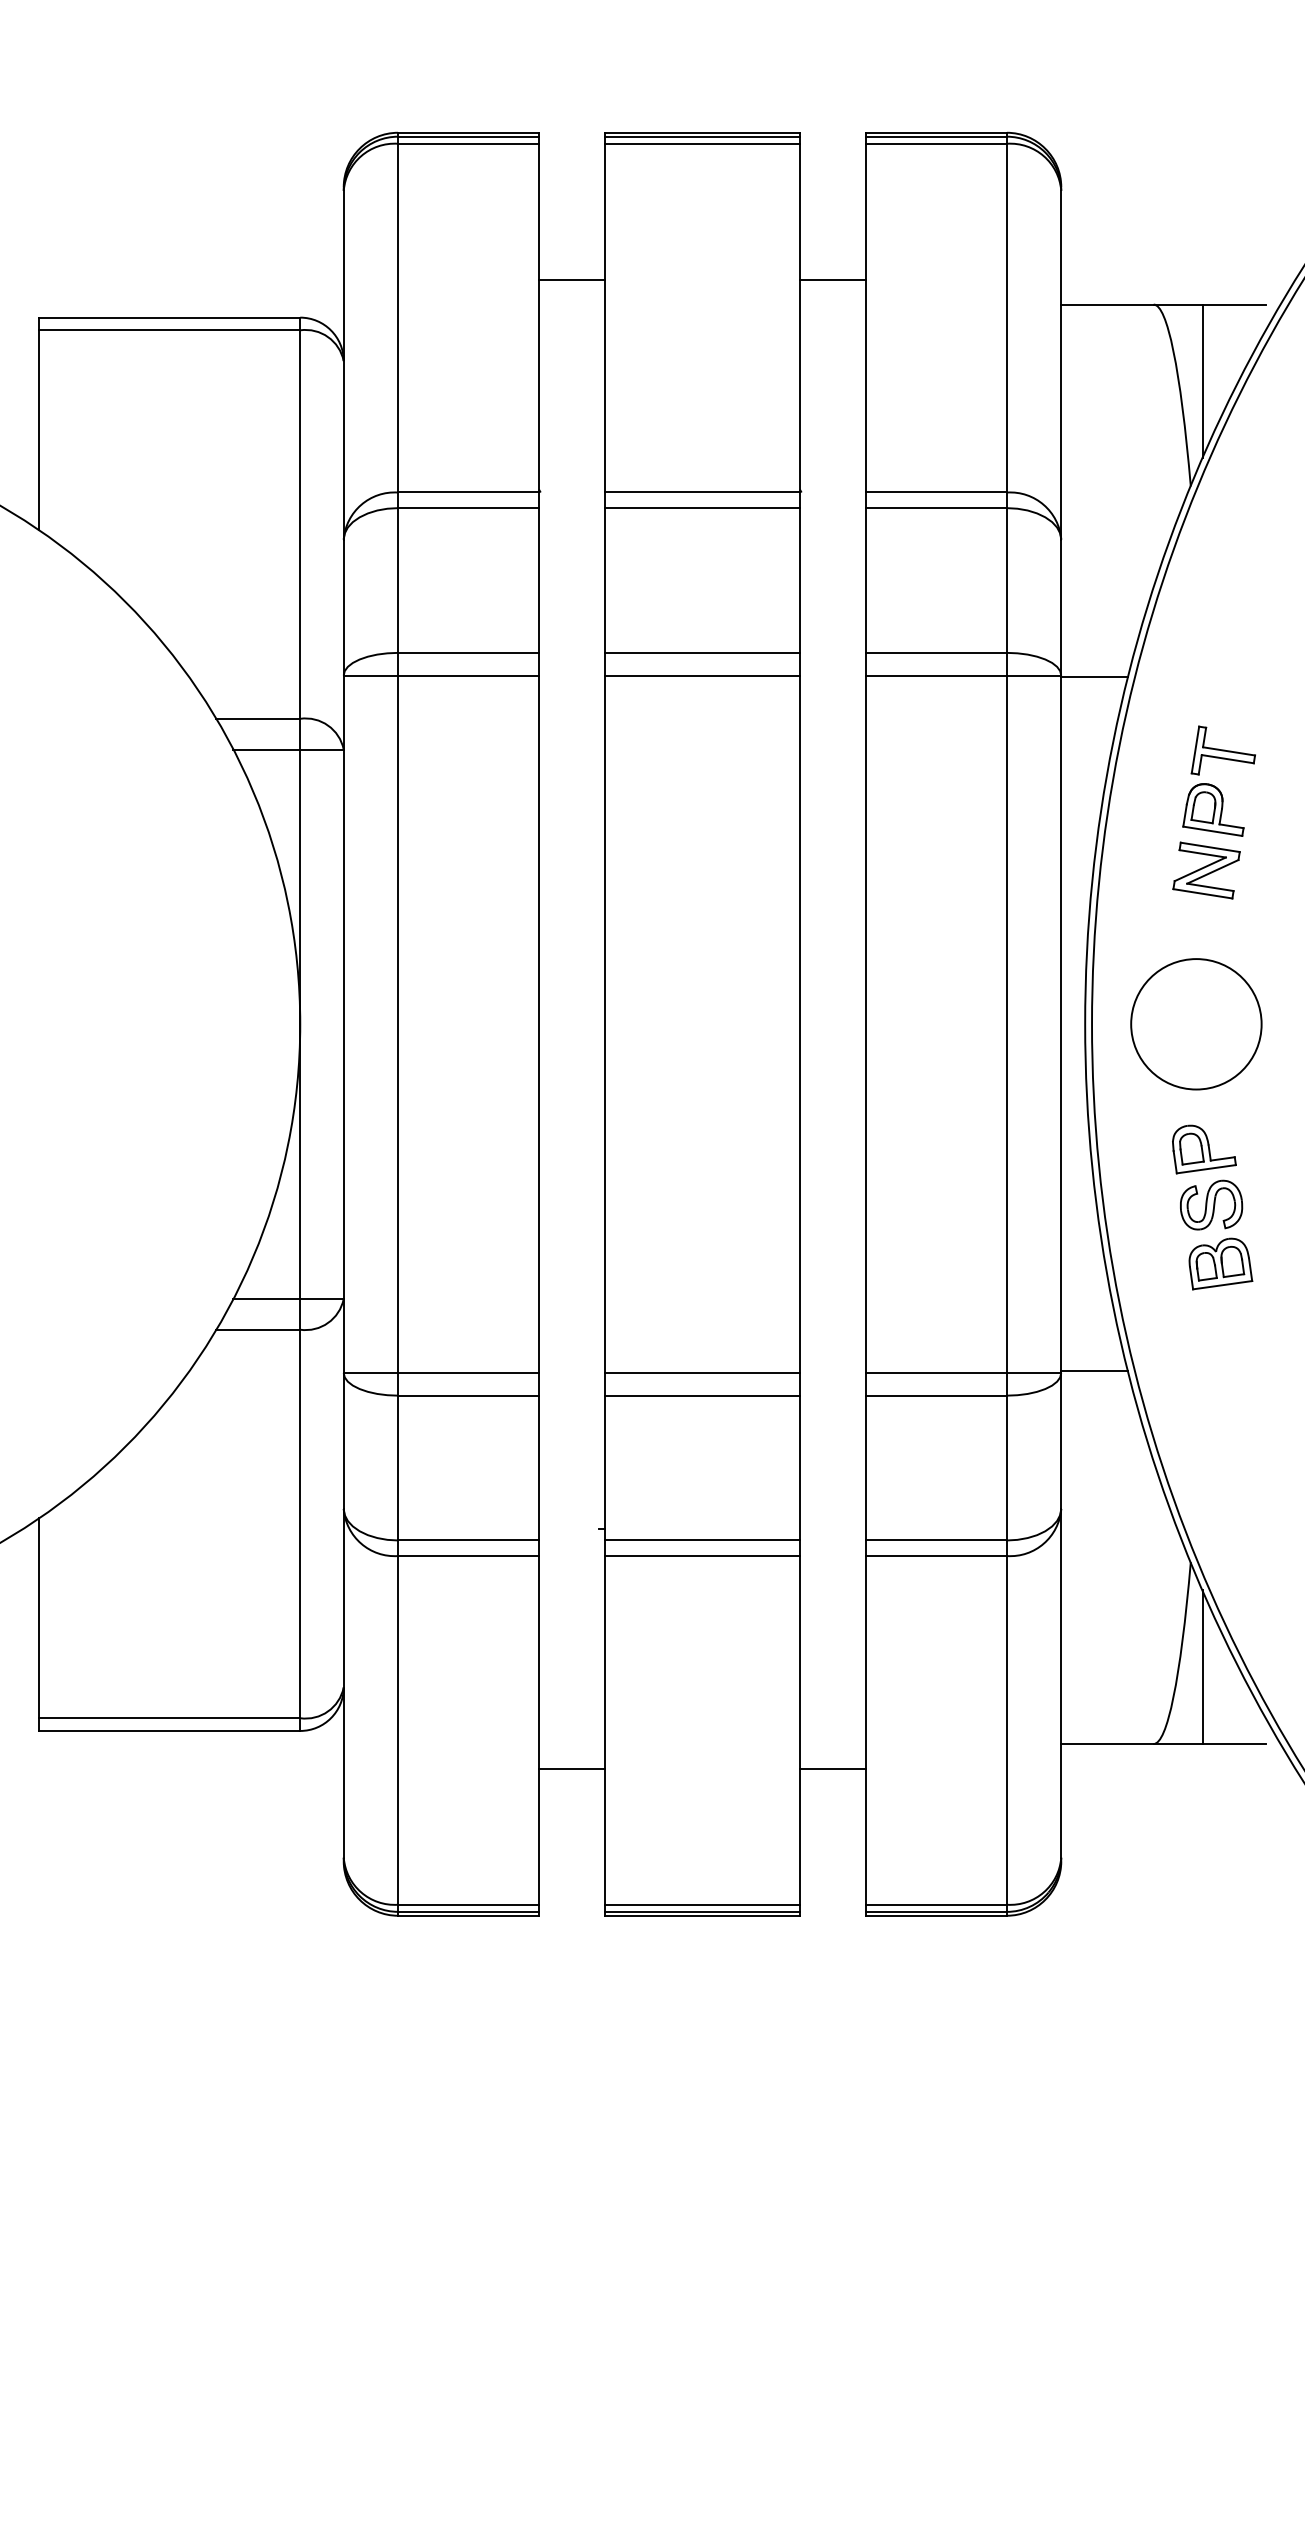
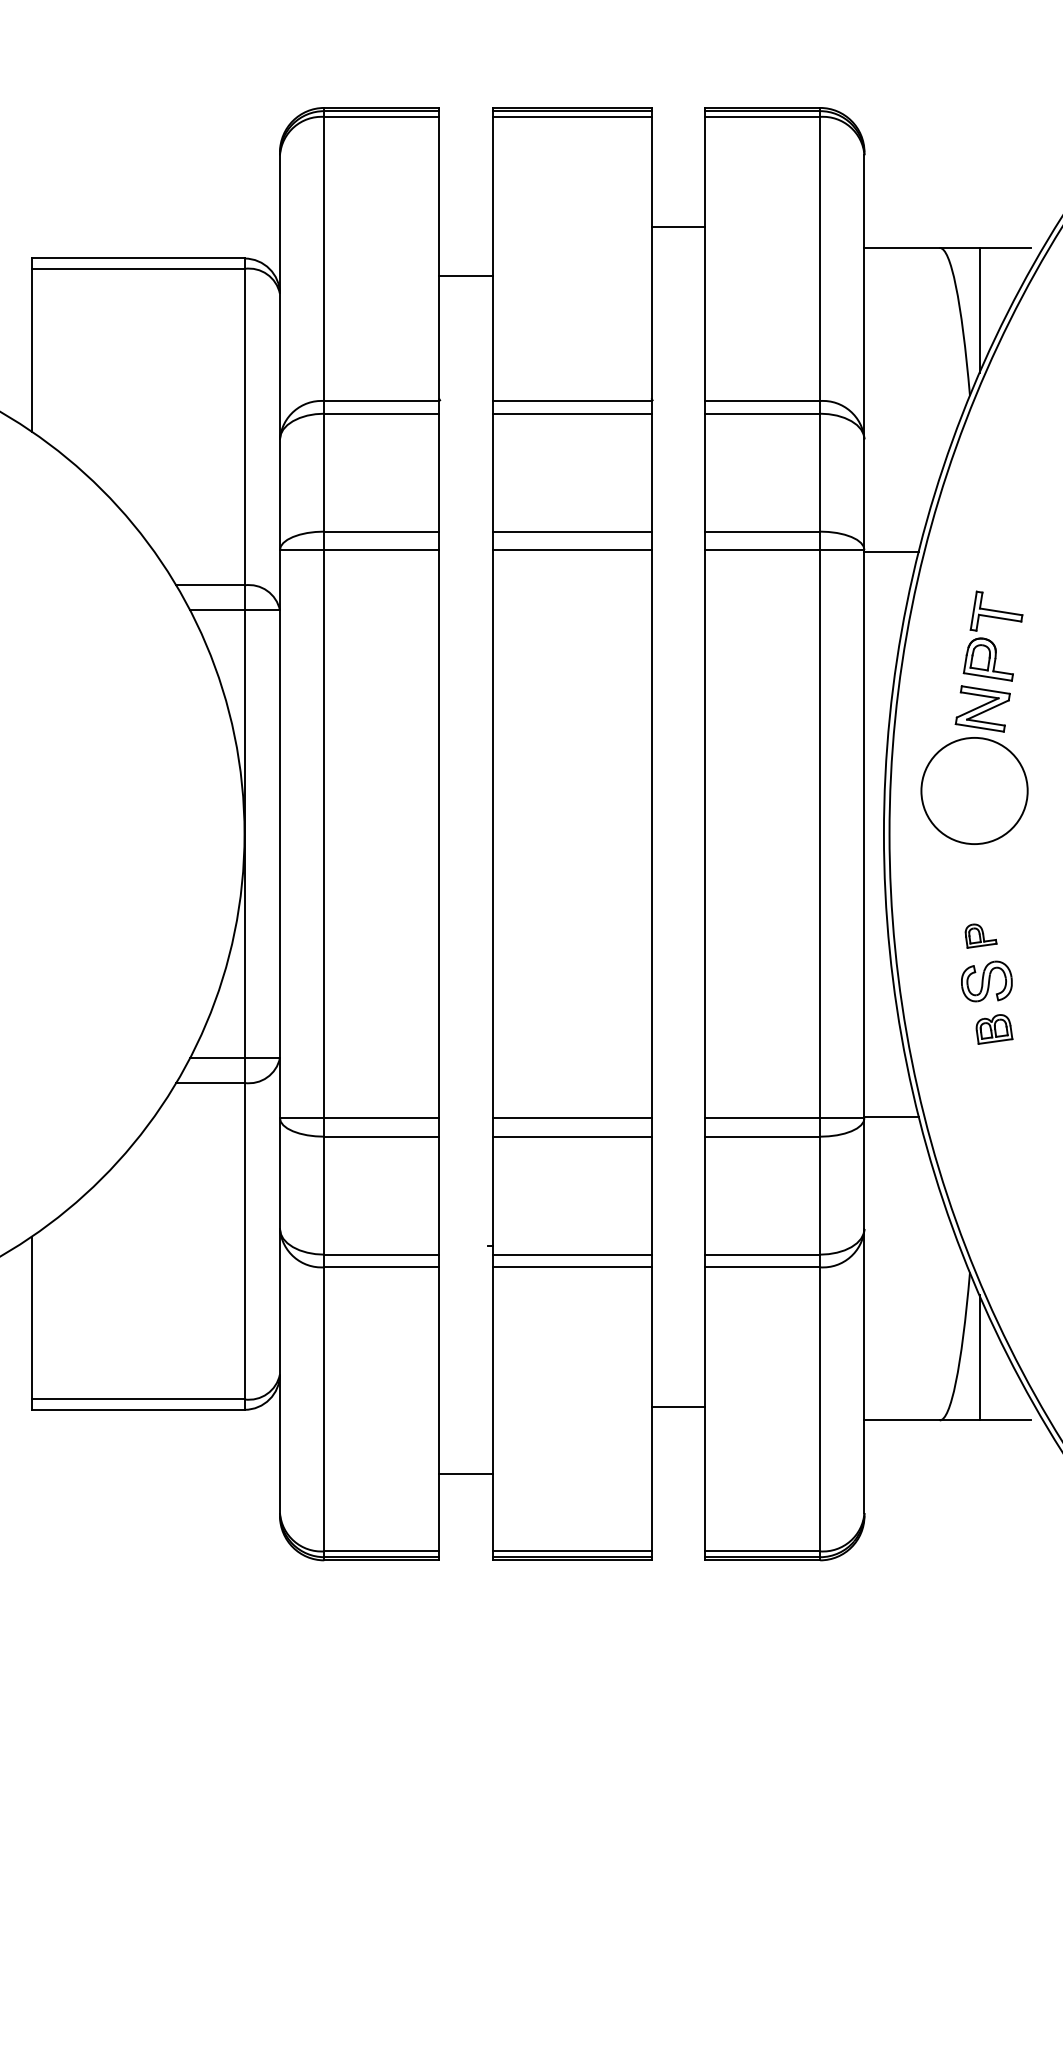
line: (571, 279) -> (465, 276), moved
circle: (1196, 1024) -> (974, 791), moved
part: (1204, 1149) -> (981, 936), size x0.6
part: (1220, 1263) -> (994, 1029), size x0.7
line: (571, 1769) -> (465, 1474), moved
line: (832, 1769) -> (678, 1407), moved

